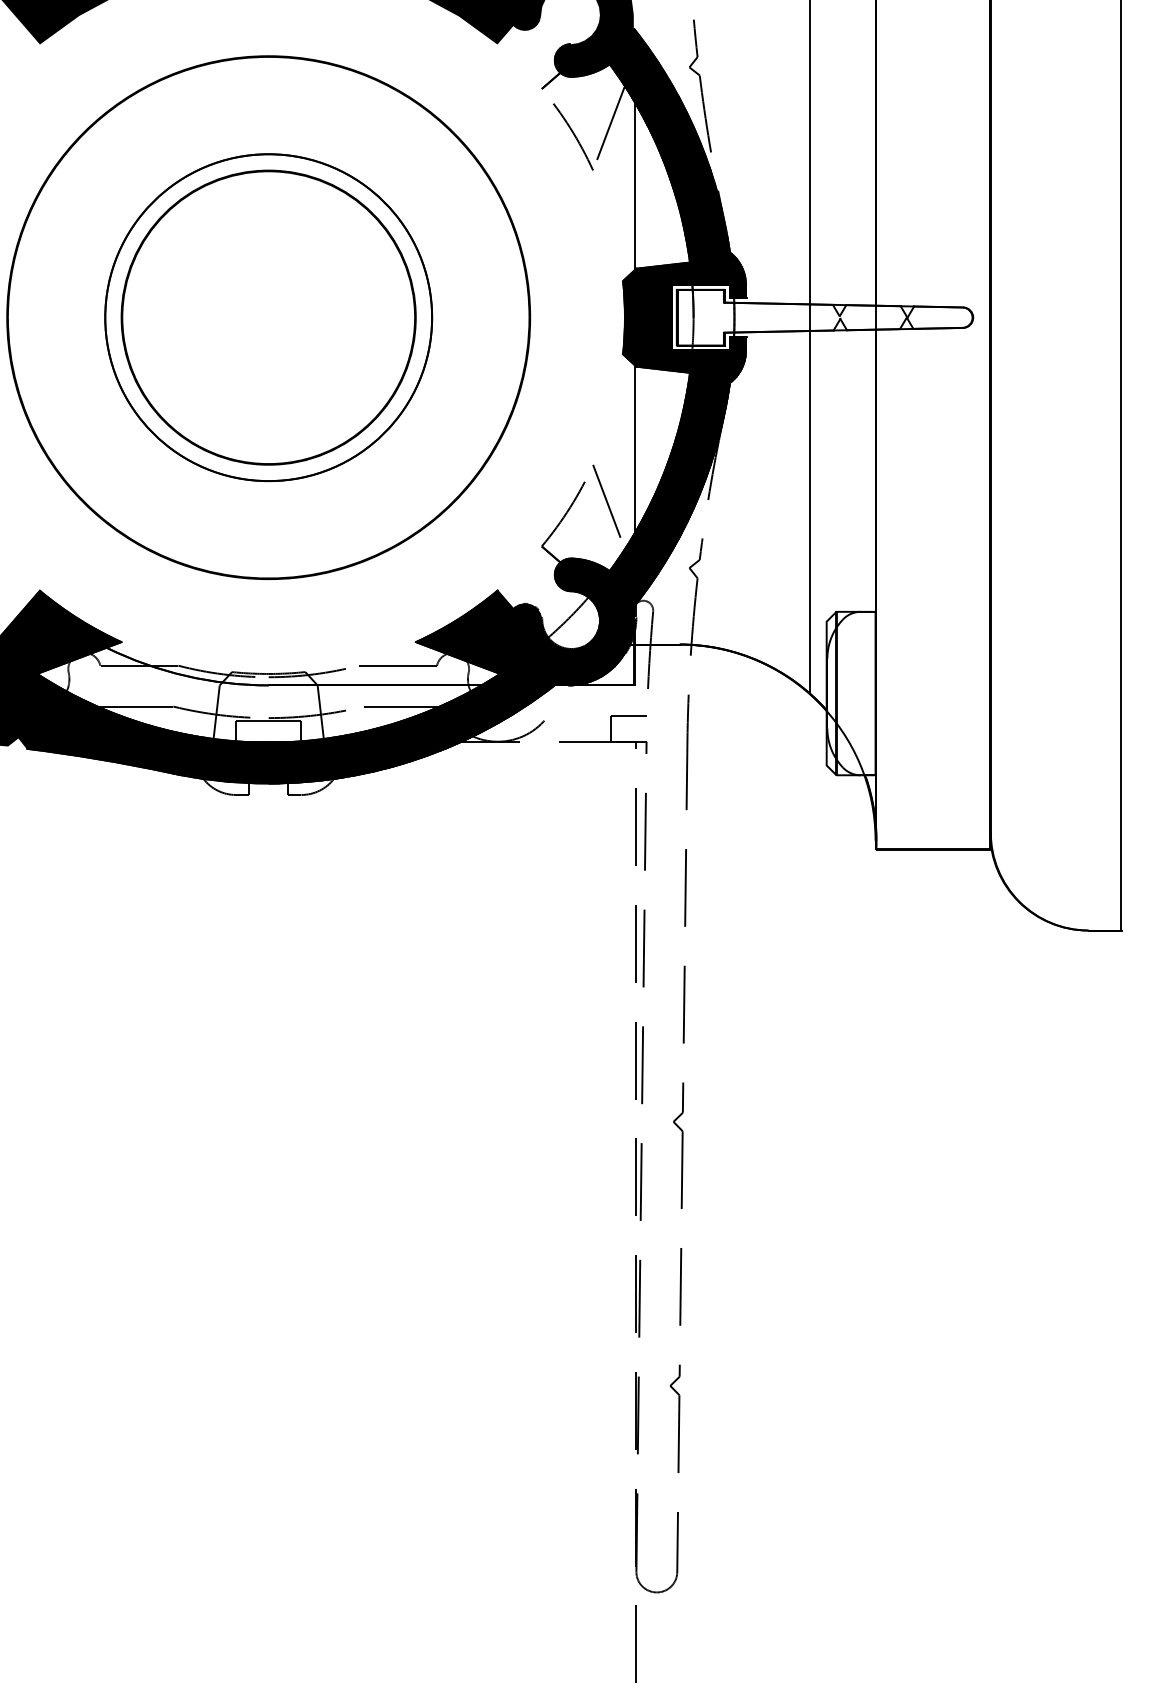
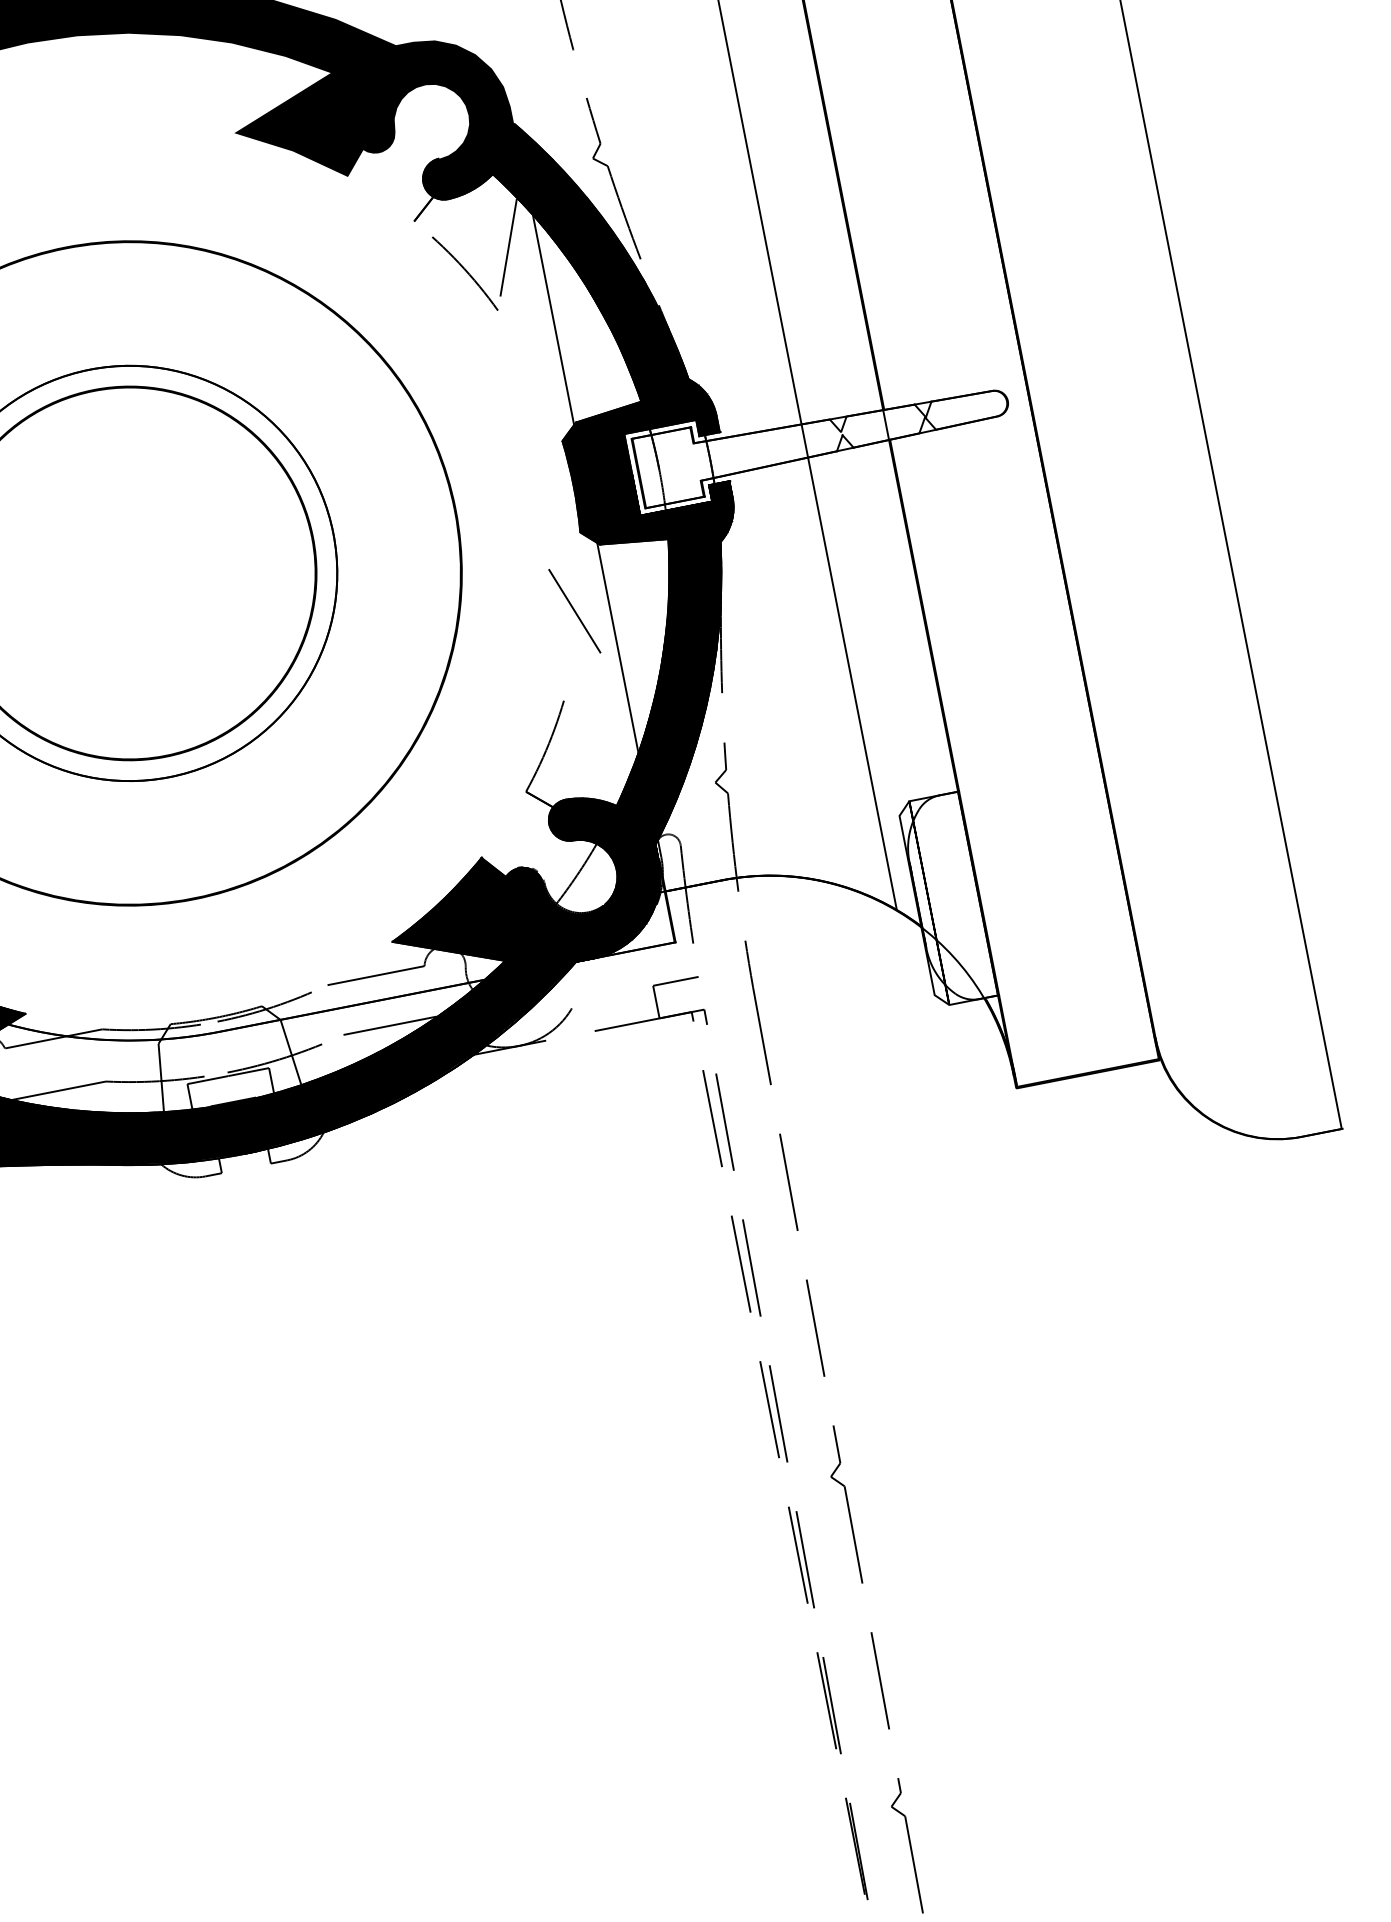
line: (606, 500) -> (574, 610), moved

